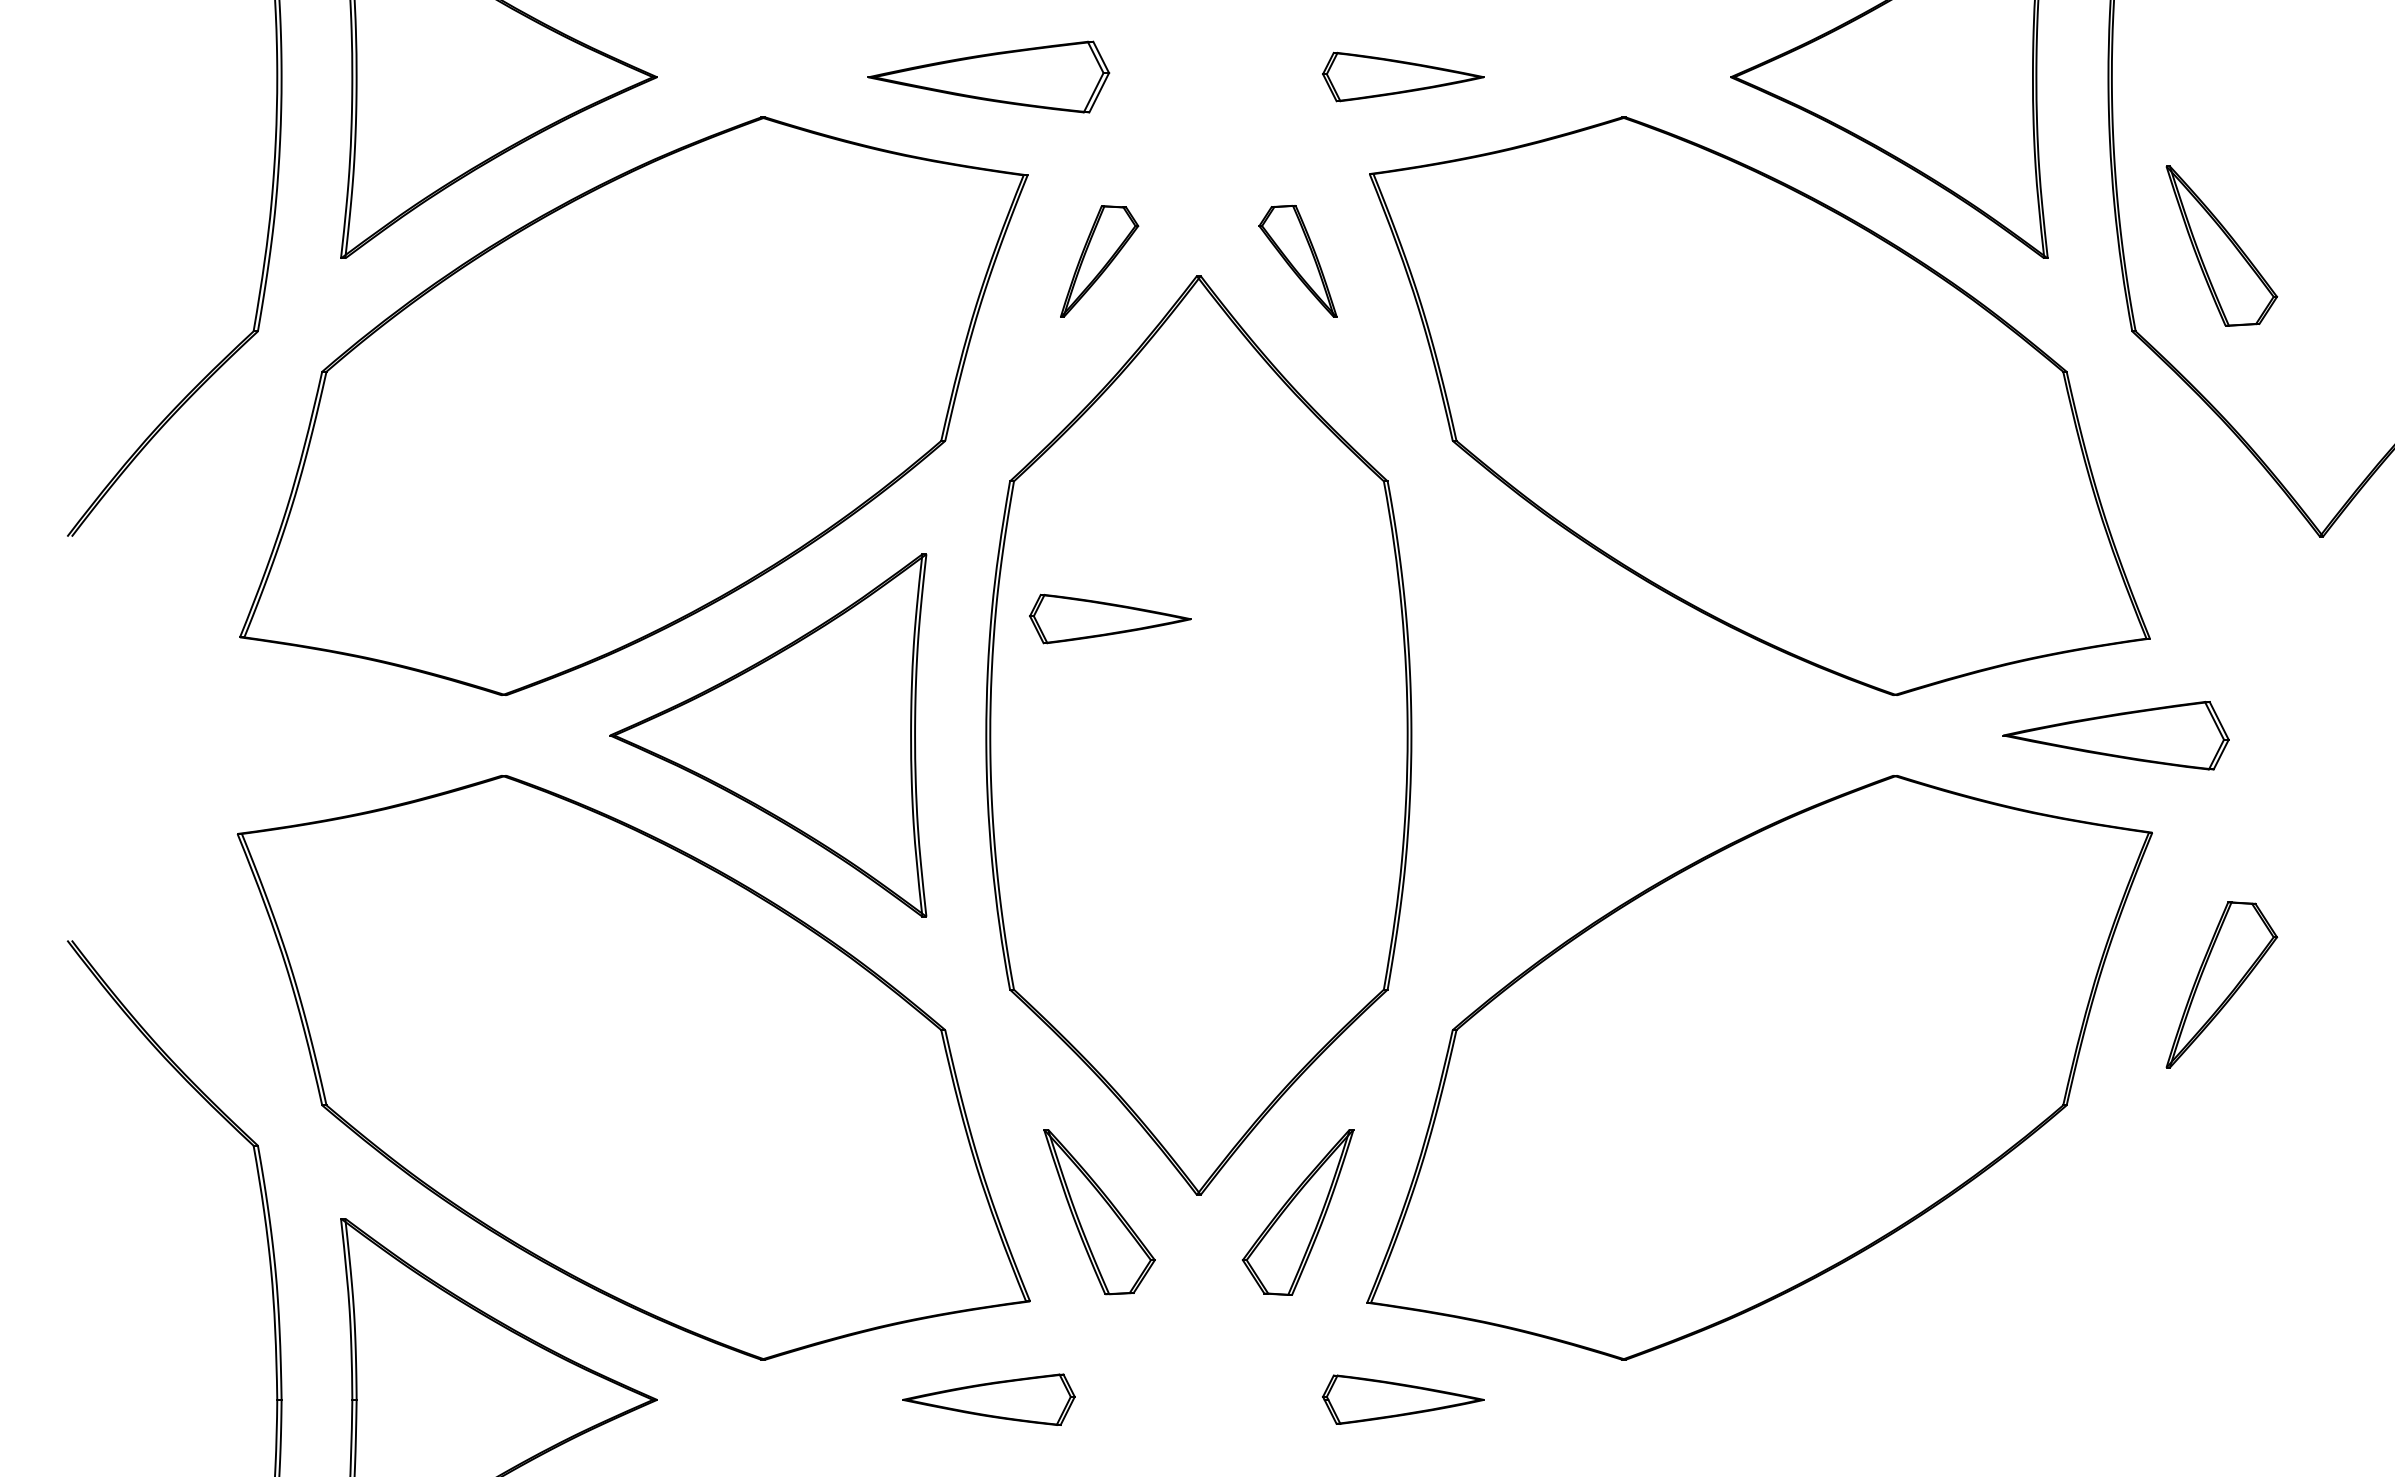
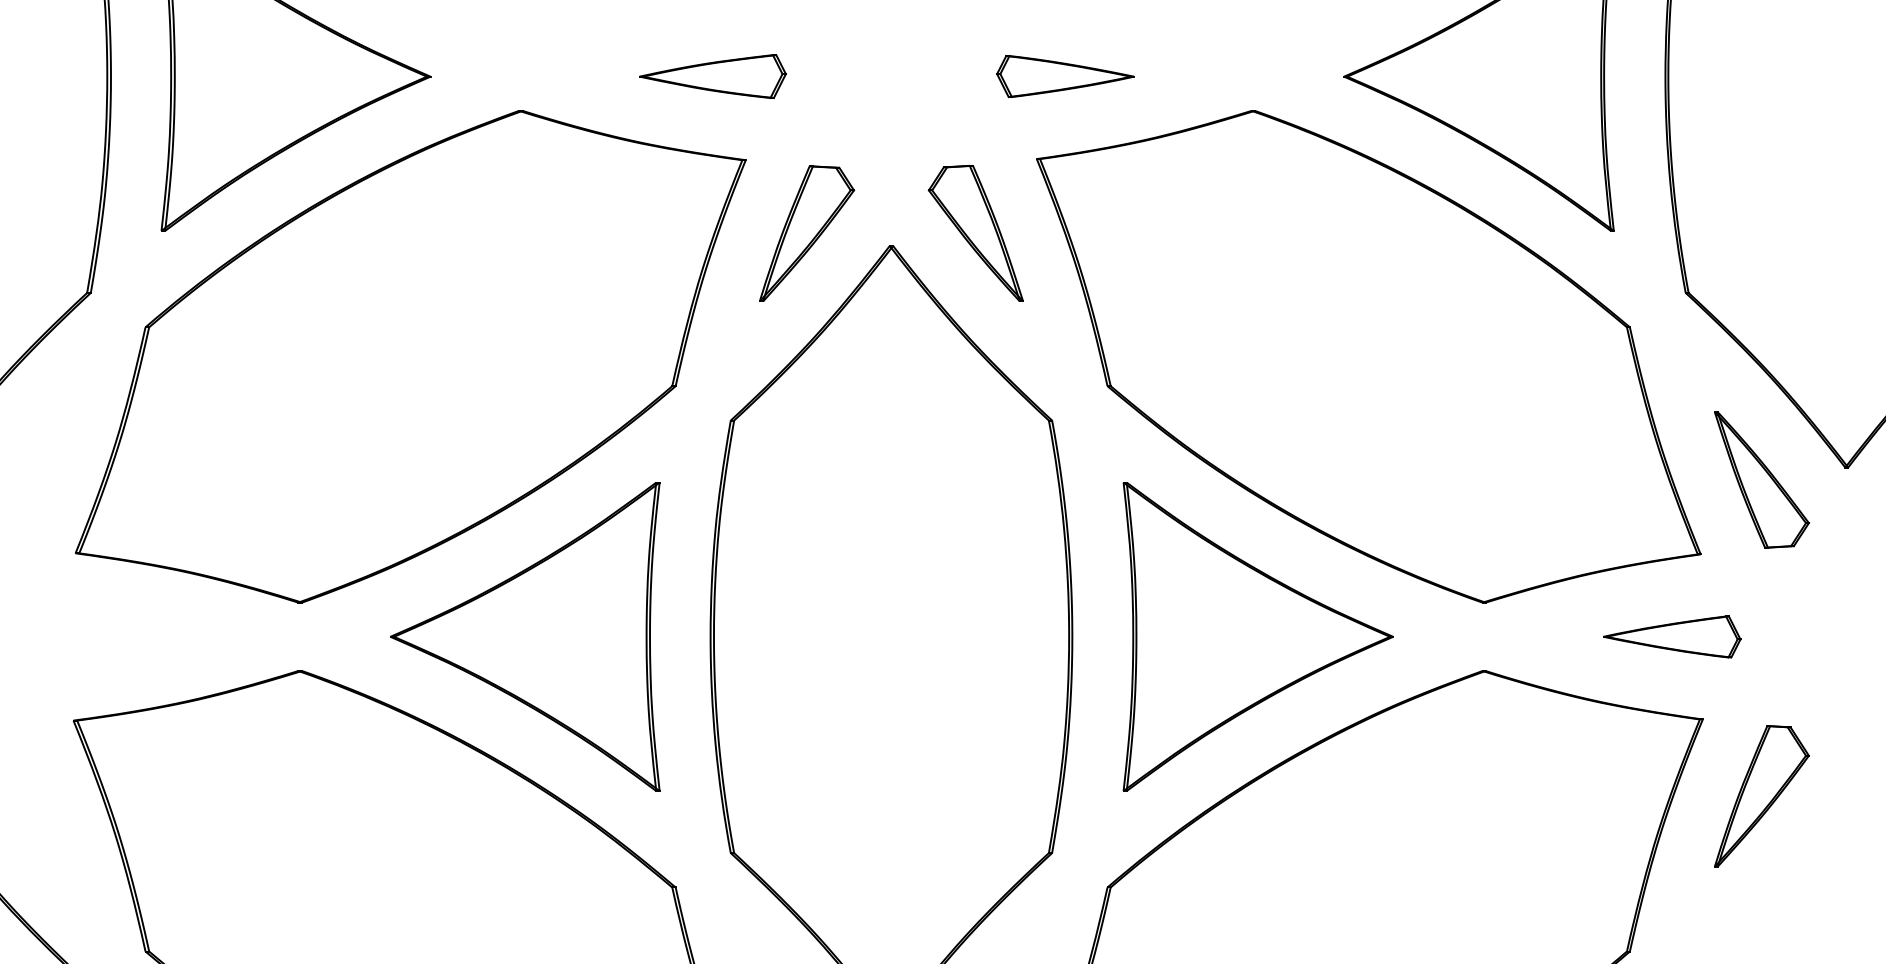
part: (988, 76) -> (712, 76), size x0.71
part: (2221, 245) -> (1761, 479), moved
part: (1099, 261) -> (806, 233), size x1.43
part: (1297, 261) -> (975, 233), size x1.43
part: (1110, 618) -> (816, 537), removed
part: (1629, 735) -> (1257, 636), added
part: (2116, 735) -> (1672, 636), size x0.71
part: (2221, 984) -> (1761, 795), moved

